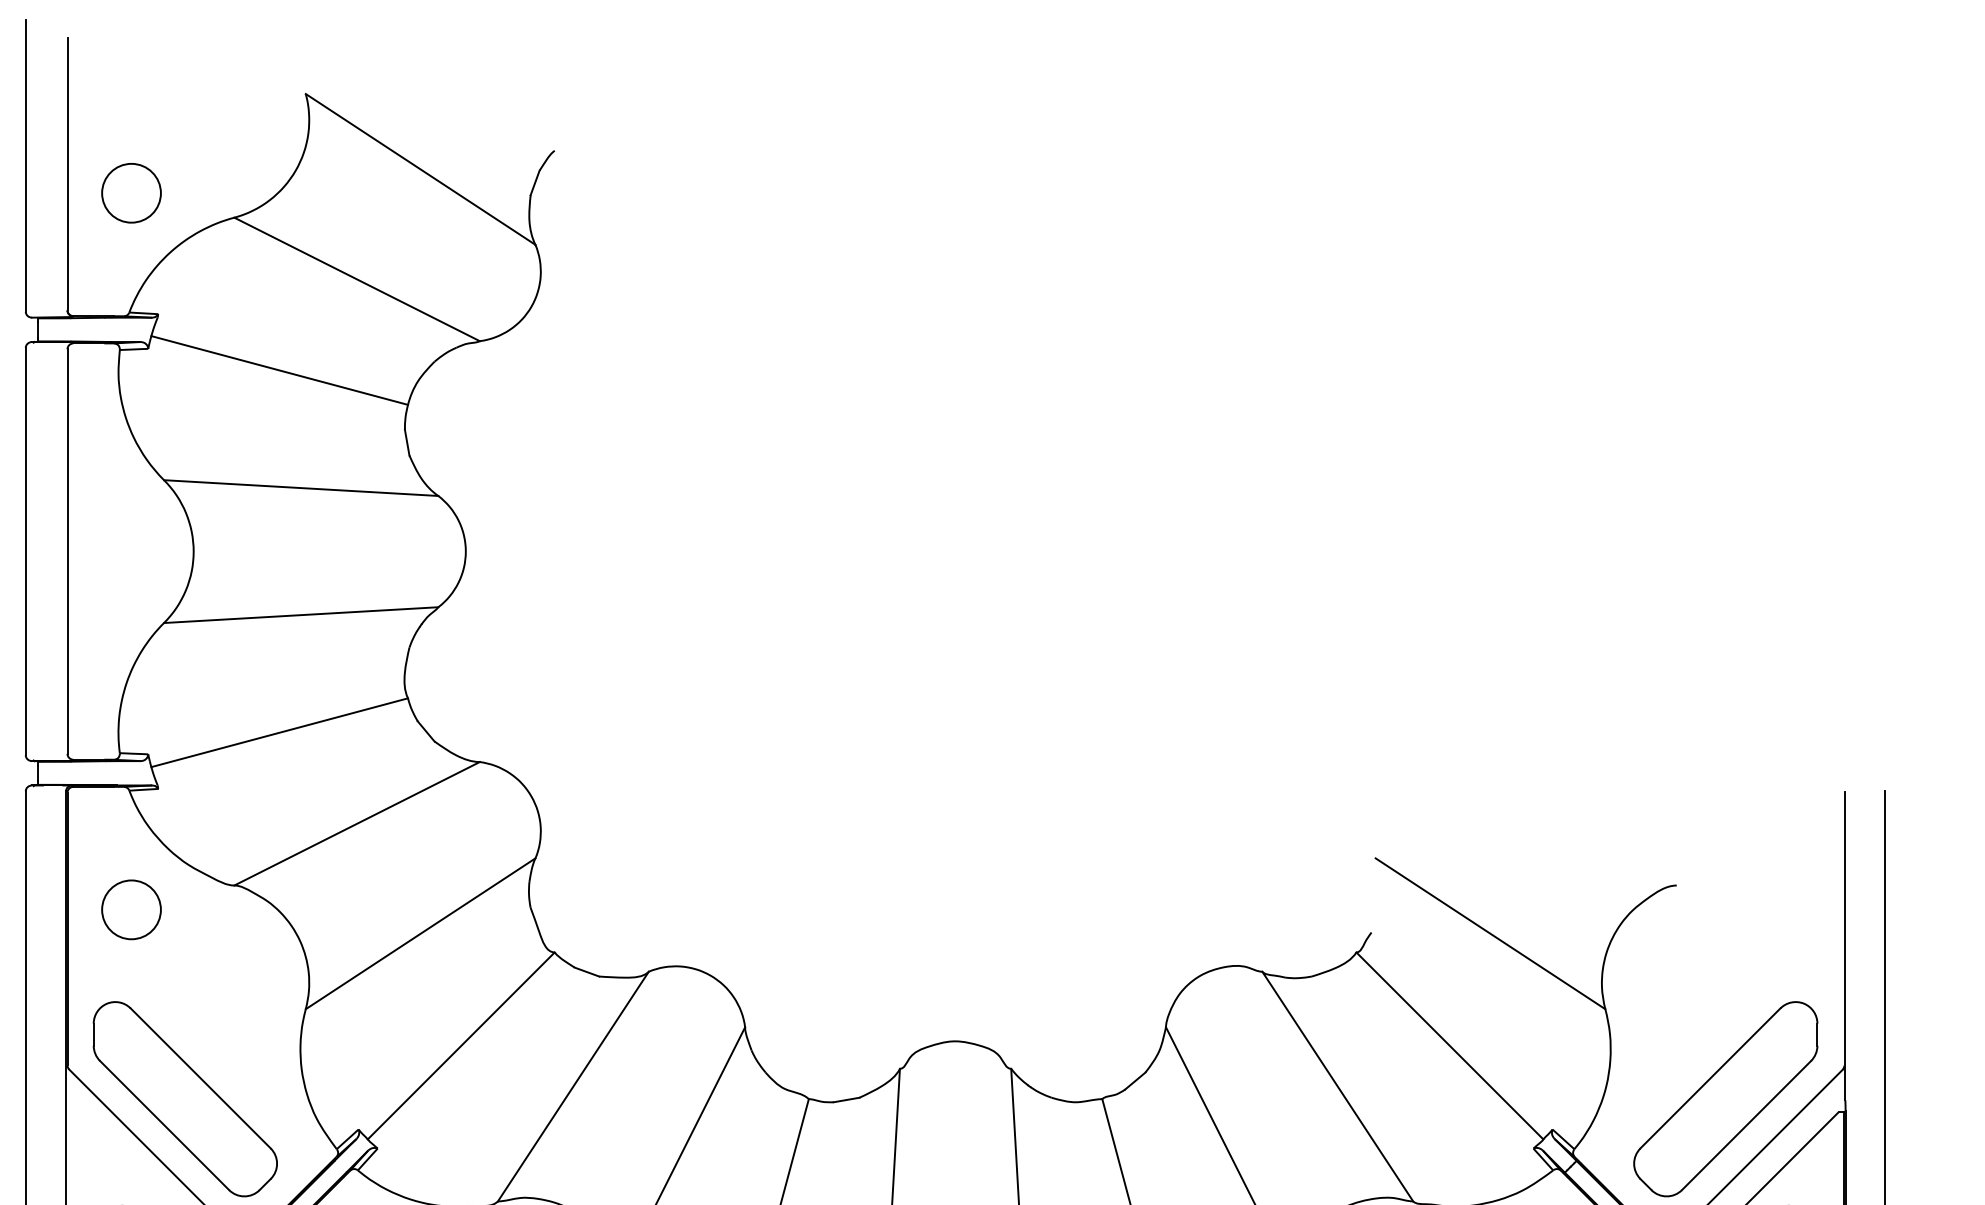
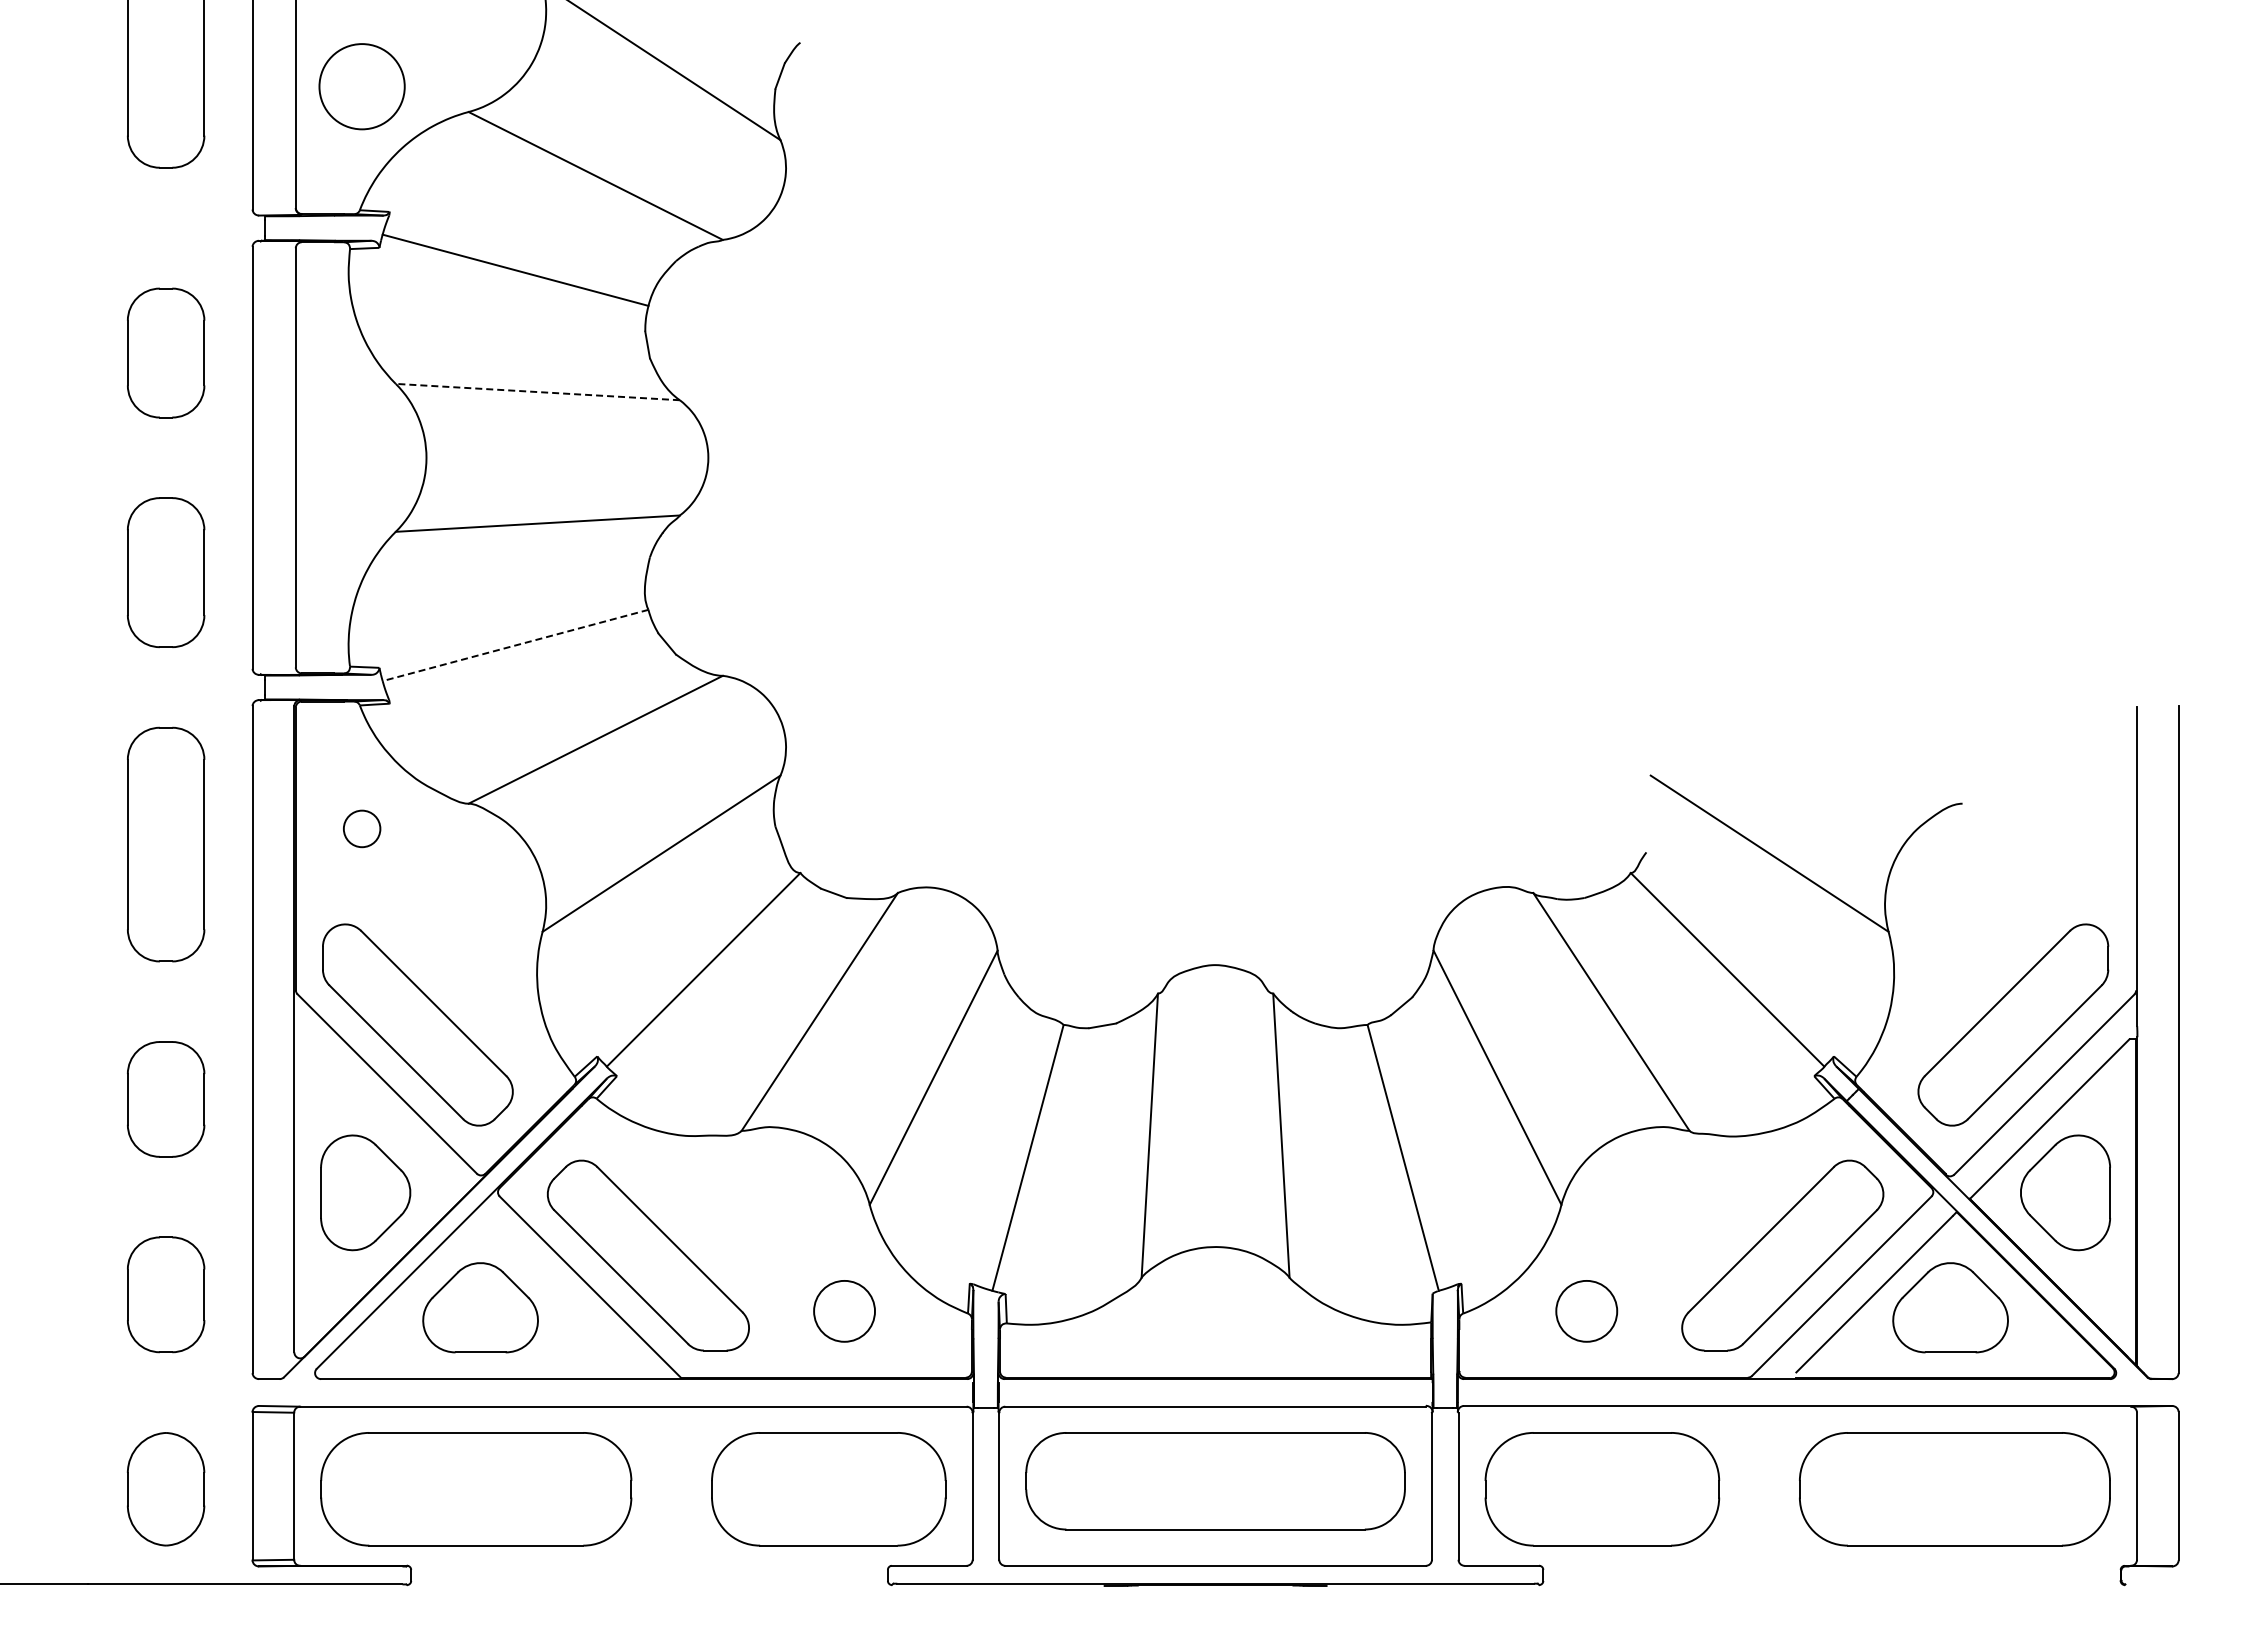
circle: (130, 193) -> (361, 86), size x1.4
line: (300, 488) -> (537, 392), solid -> dashed
line: (279, 732) -> (515, 645), solid -> dashed
circle: (130, 909) -> (361, 828), size x0.6

